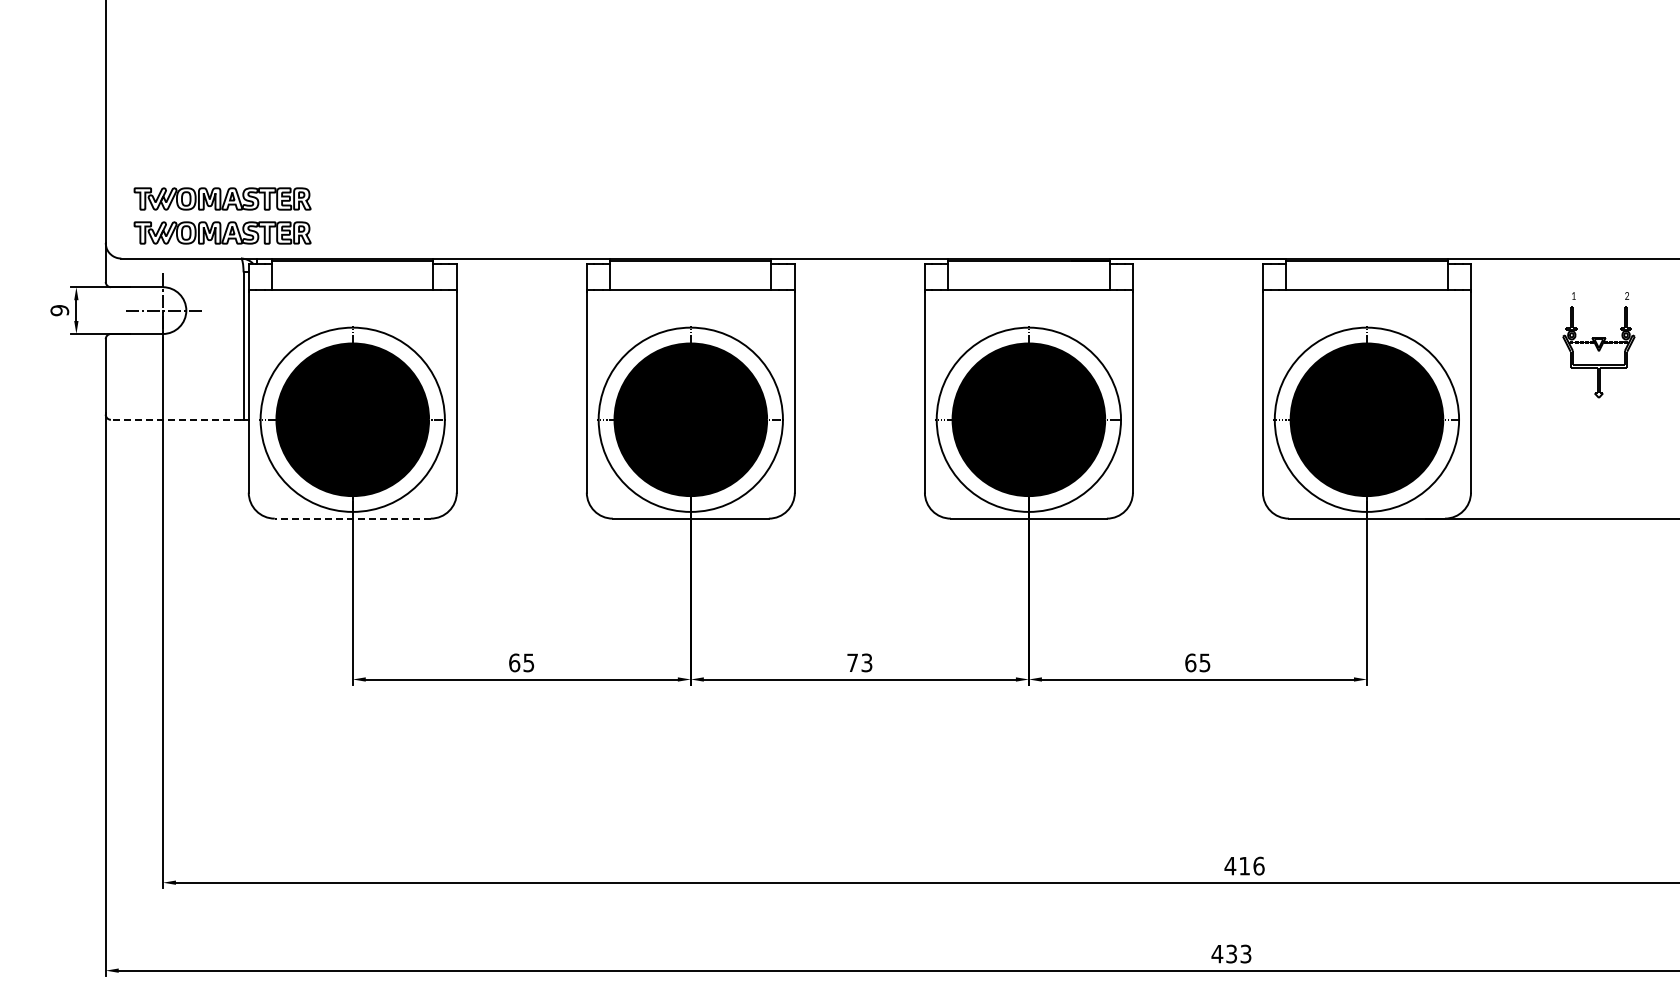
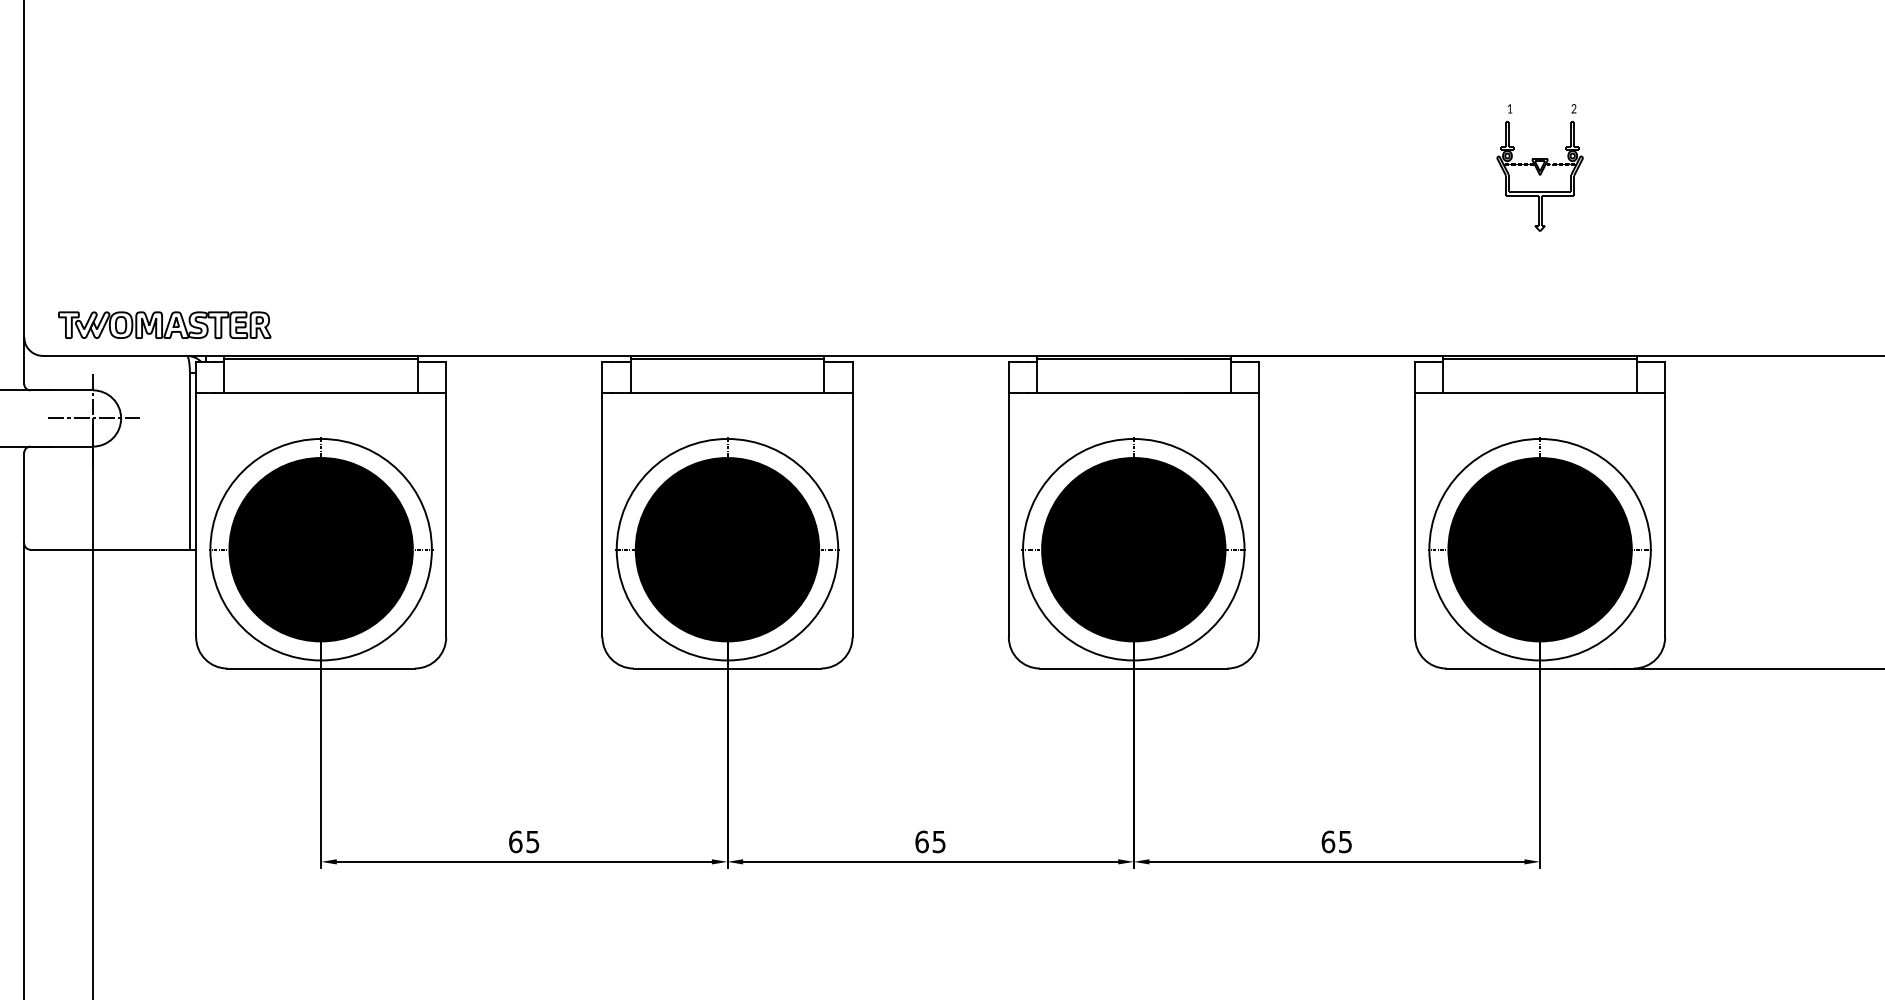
part: (222, 198) -> (164, 283), removed
part: (1598, 345) -> (1539, 168), moved
line: (175, 419) -> (108, 549), dashed -> solid
line: (352, 518) -> (320, 668), dashed -> solid
text: (859, 662) -> (930, 841), 73 -> 65

